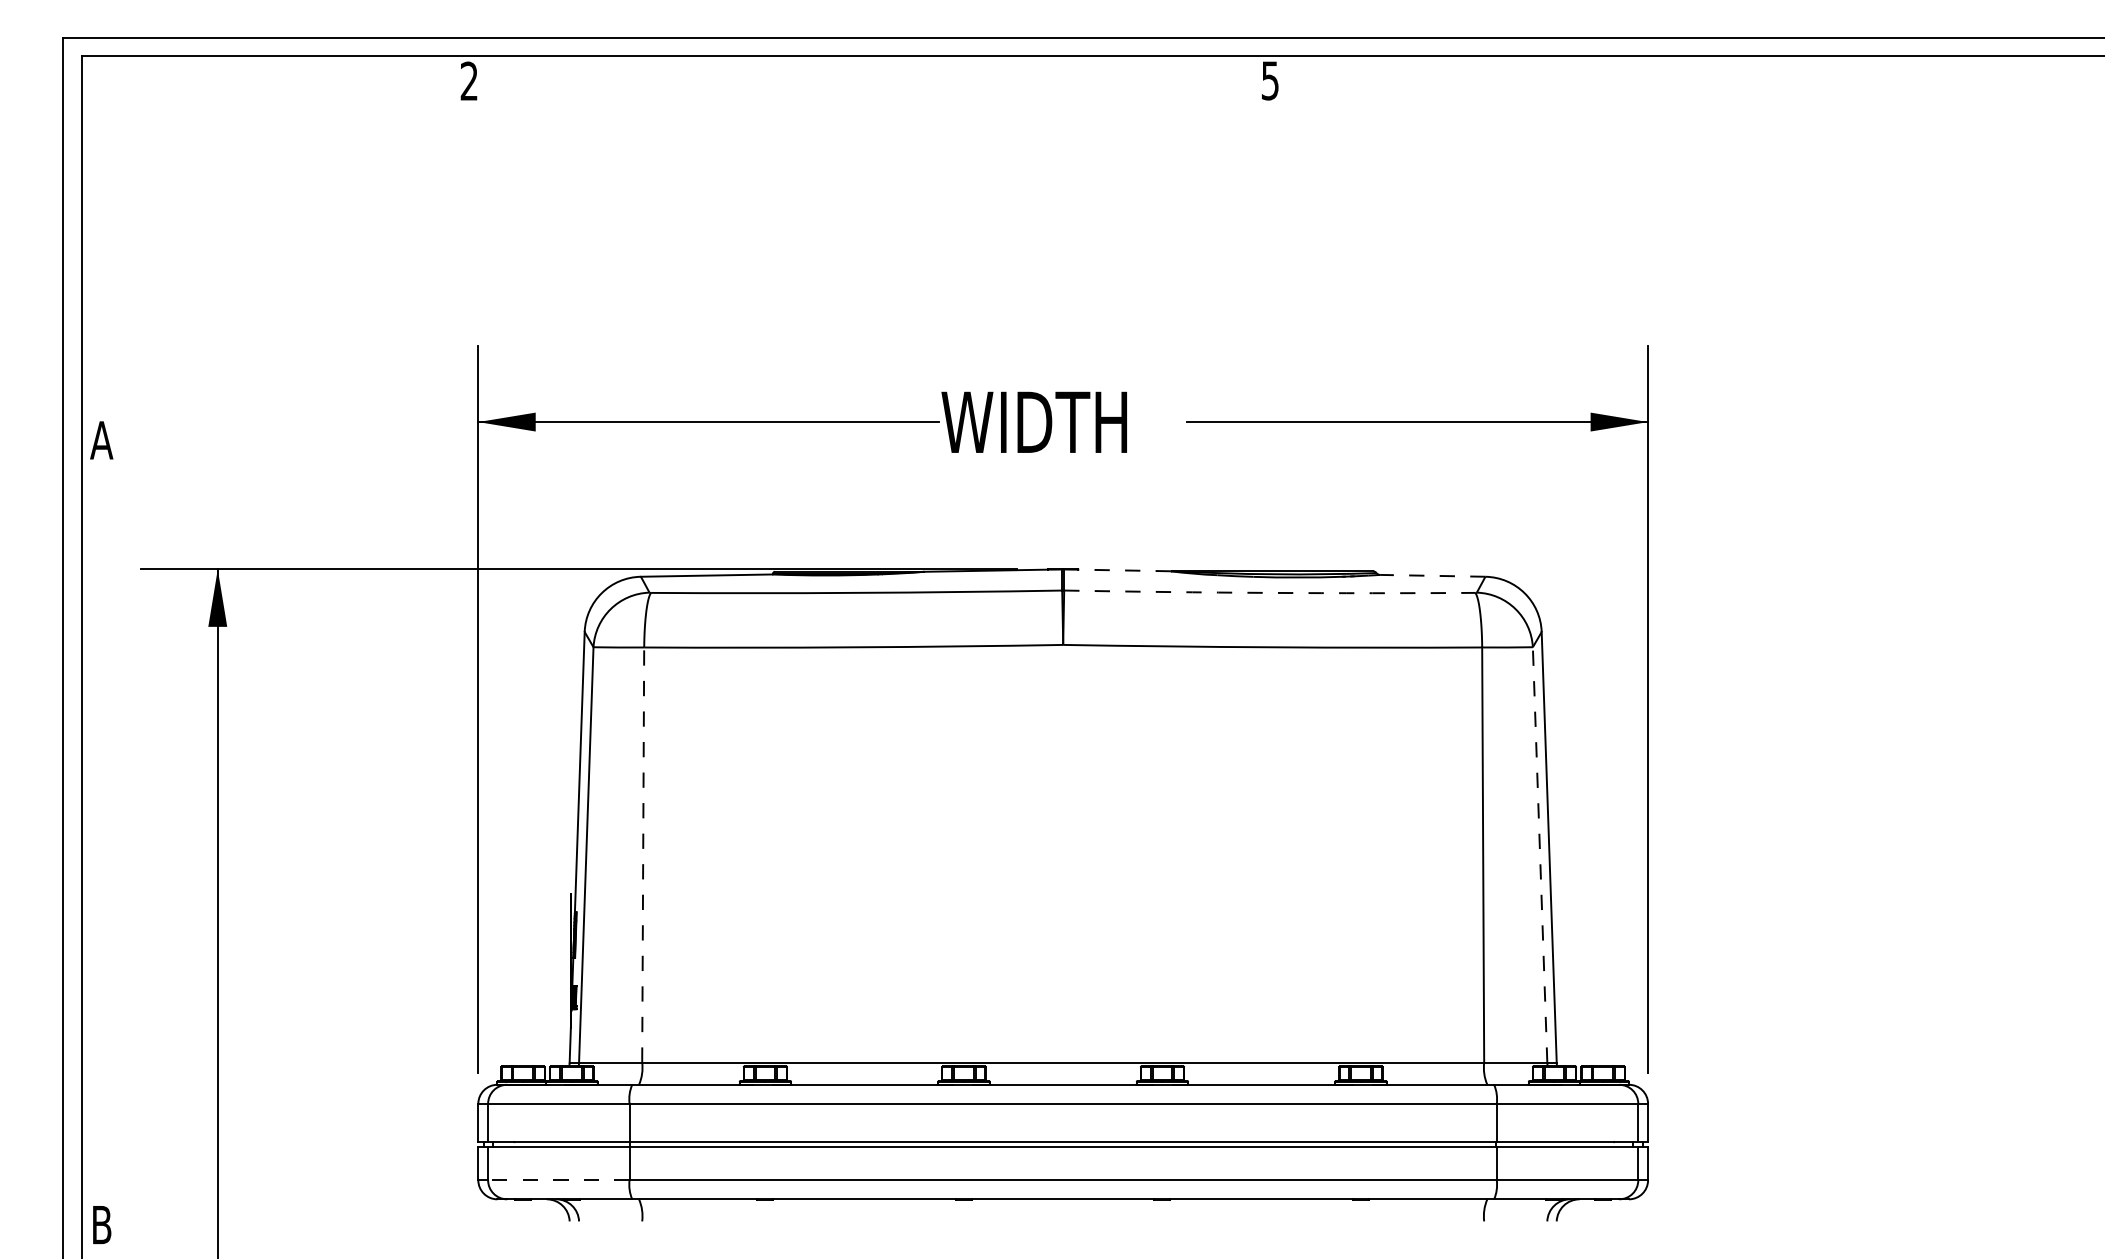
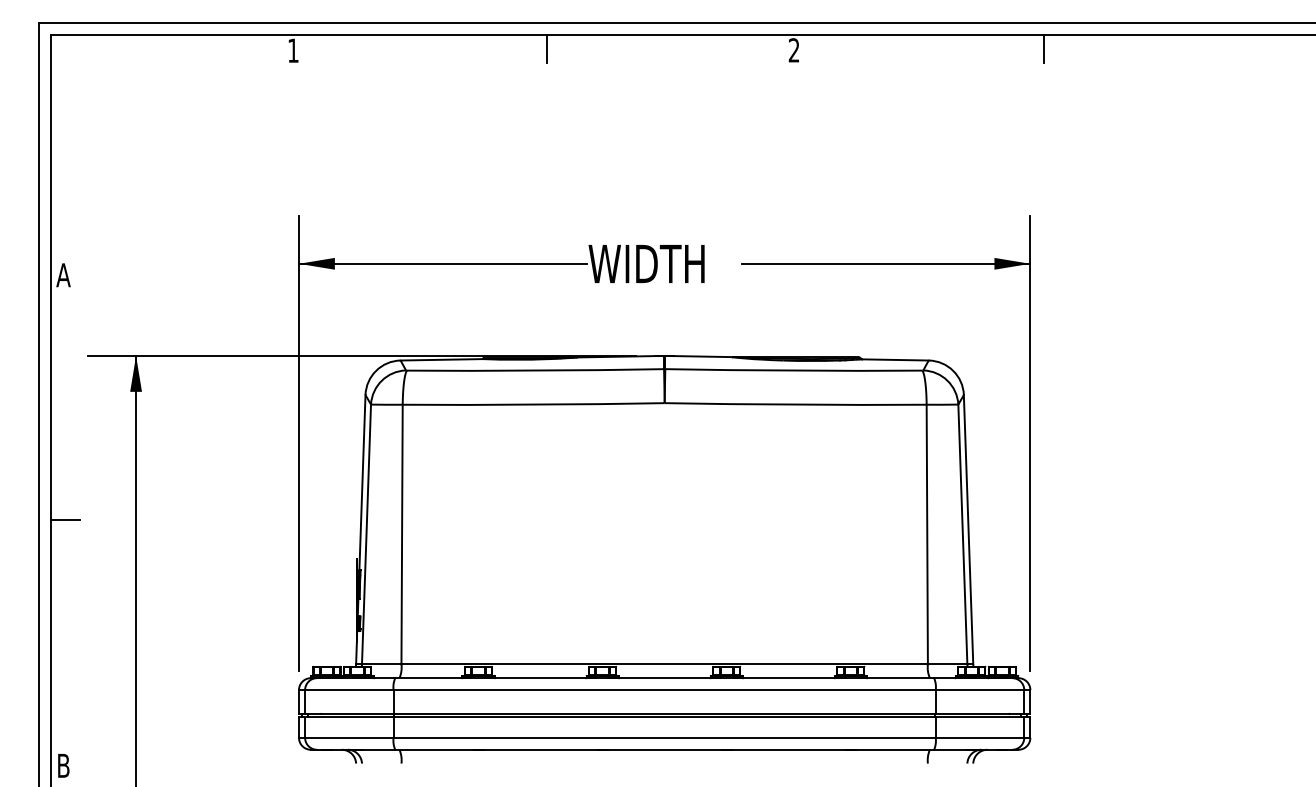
line: (875, 77) -> (547, 48), added
line: (1669, 77) -> (1043, 48), added
text: (469, 80) -> (293, 50), 2 -> 1
text: (1270, 80) -> (794, 50), 5 -> 2
line: (1125, 570) -> (703, 356), dashed -> solid
line: (1432, 575) -> (895, 359), dashed -> solid
arc: (1269, 592) -> (793, 370), dashed -> solid
line: (103, 831) -> (64, 519), added
line: (643, 855) -> (402, 534), dashed -> solid
line: (1539, 855) -> (962, 534), dashed -> solid
line: (557, 1179) -> (348, 737), dashed -> solid

